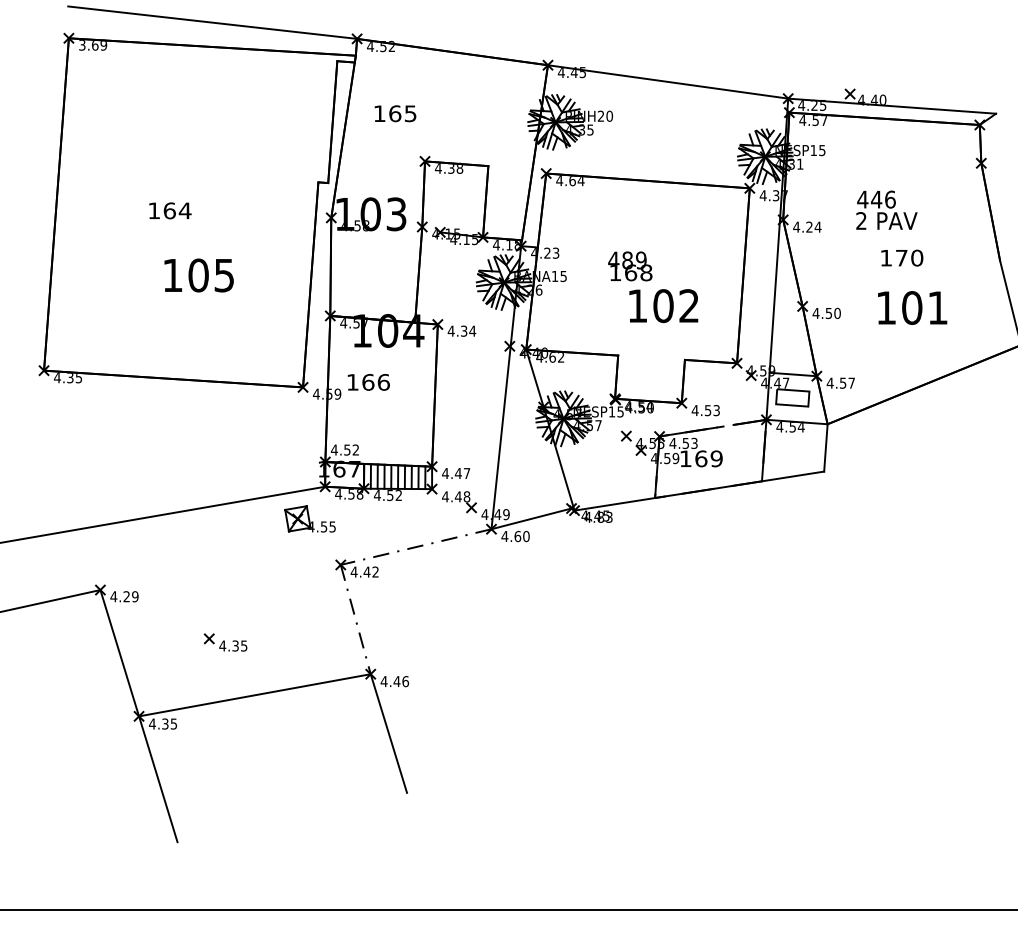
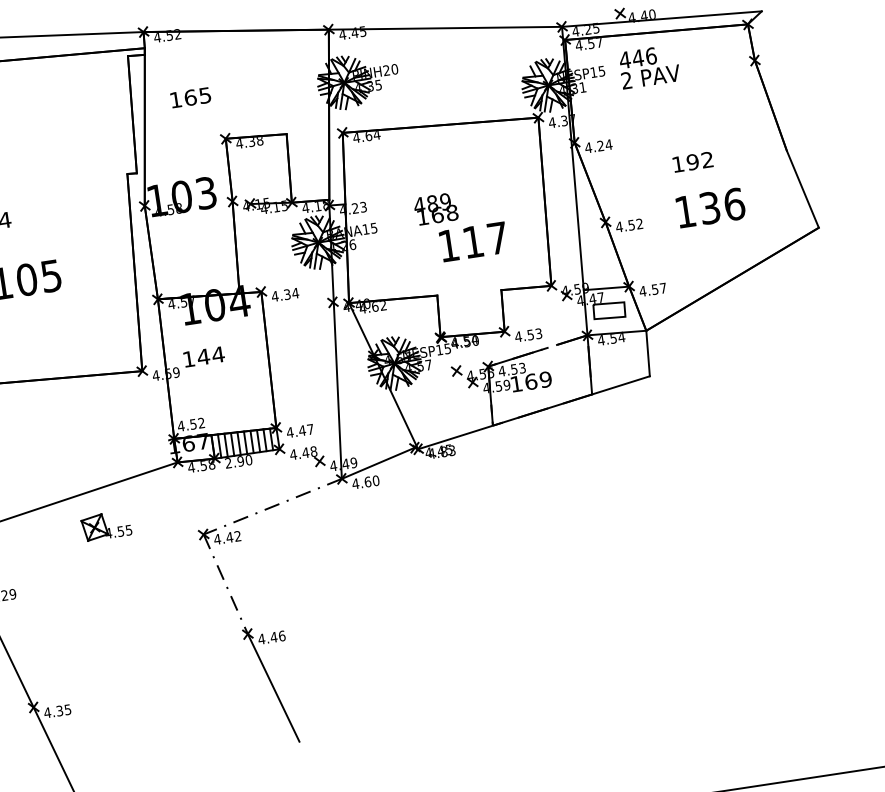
text: (886, 209) -> (648, 66), moved
text: (909, 257) -> (700, 160), 170 -> 192
text: (675, 306) -> (484, 240), 102 -> 117
text: (925, 307) -> (722, 205), 101 -> 136
text: (837, 313) -> (639, 224), 4.50 -> 4.52
text: (375, 382) -> (210, 356), 166 -> 144
text: (387, 495) -> (238, 461), 4.52 -> 2.90
part: (309, 518) -> (105, 525), moved
part: (225, 642) -> (105, 624), removed
line: (254, 695) -> (140, 671), removed

